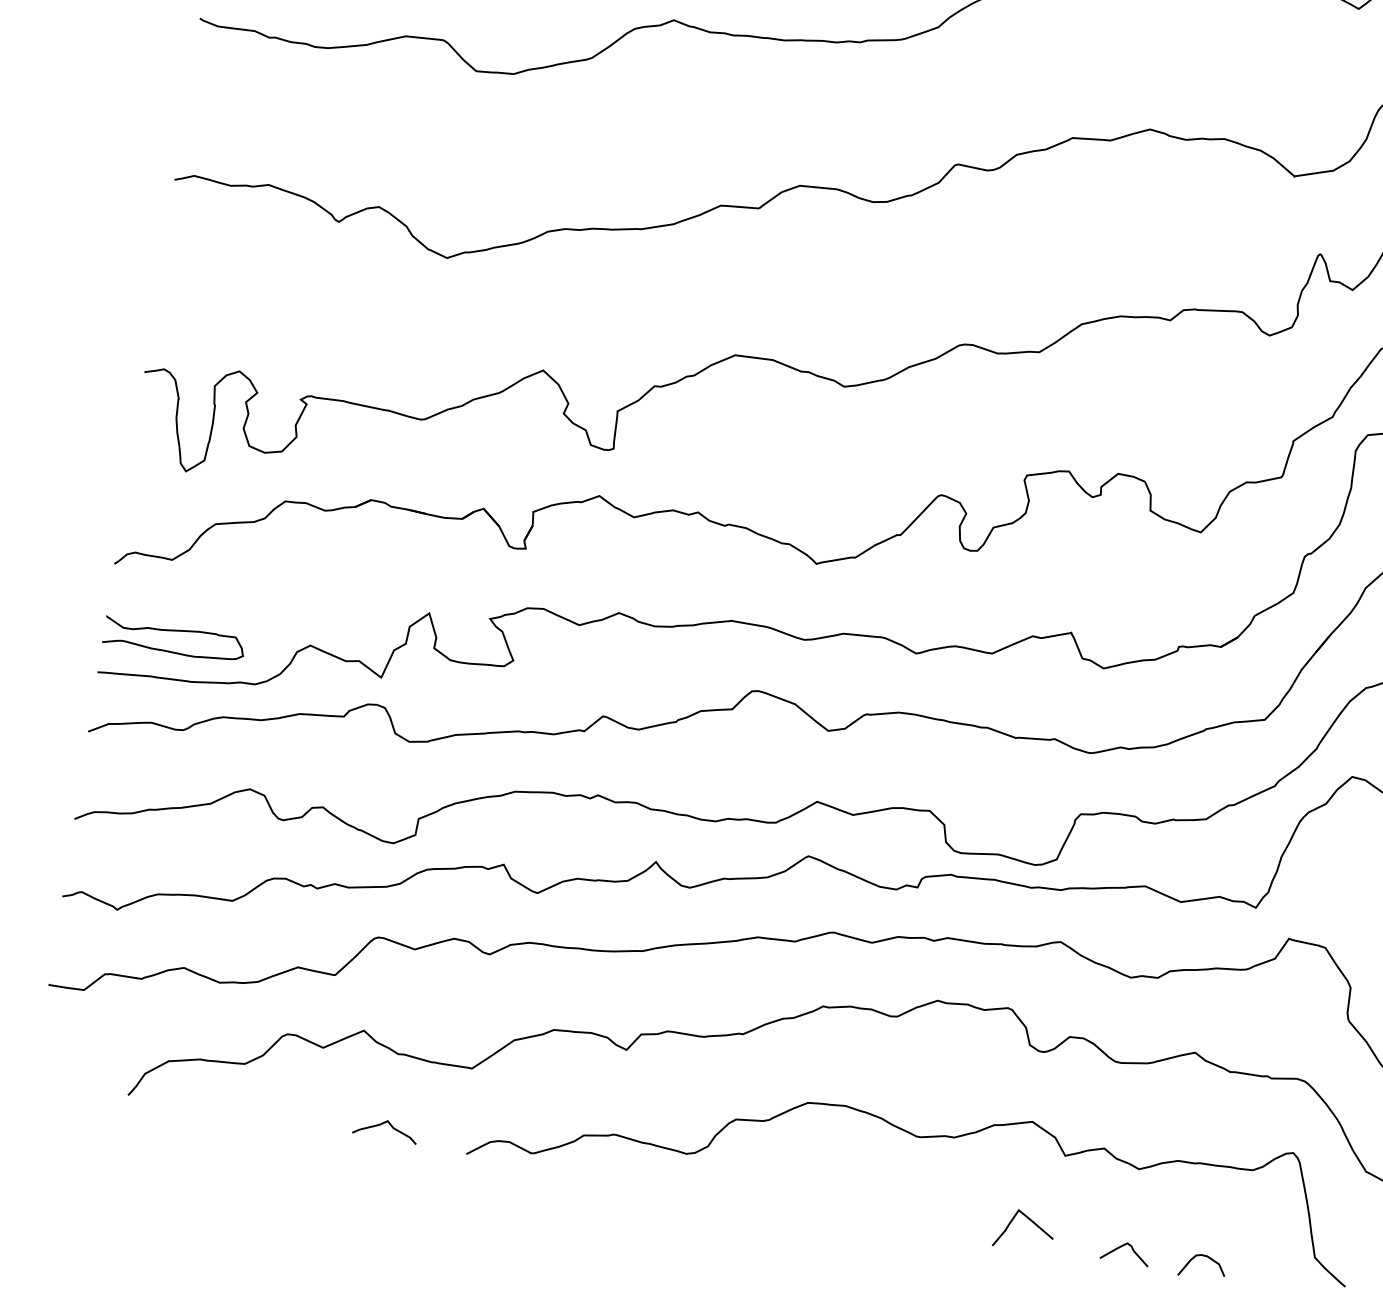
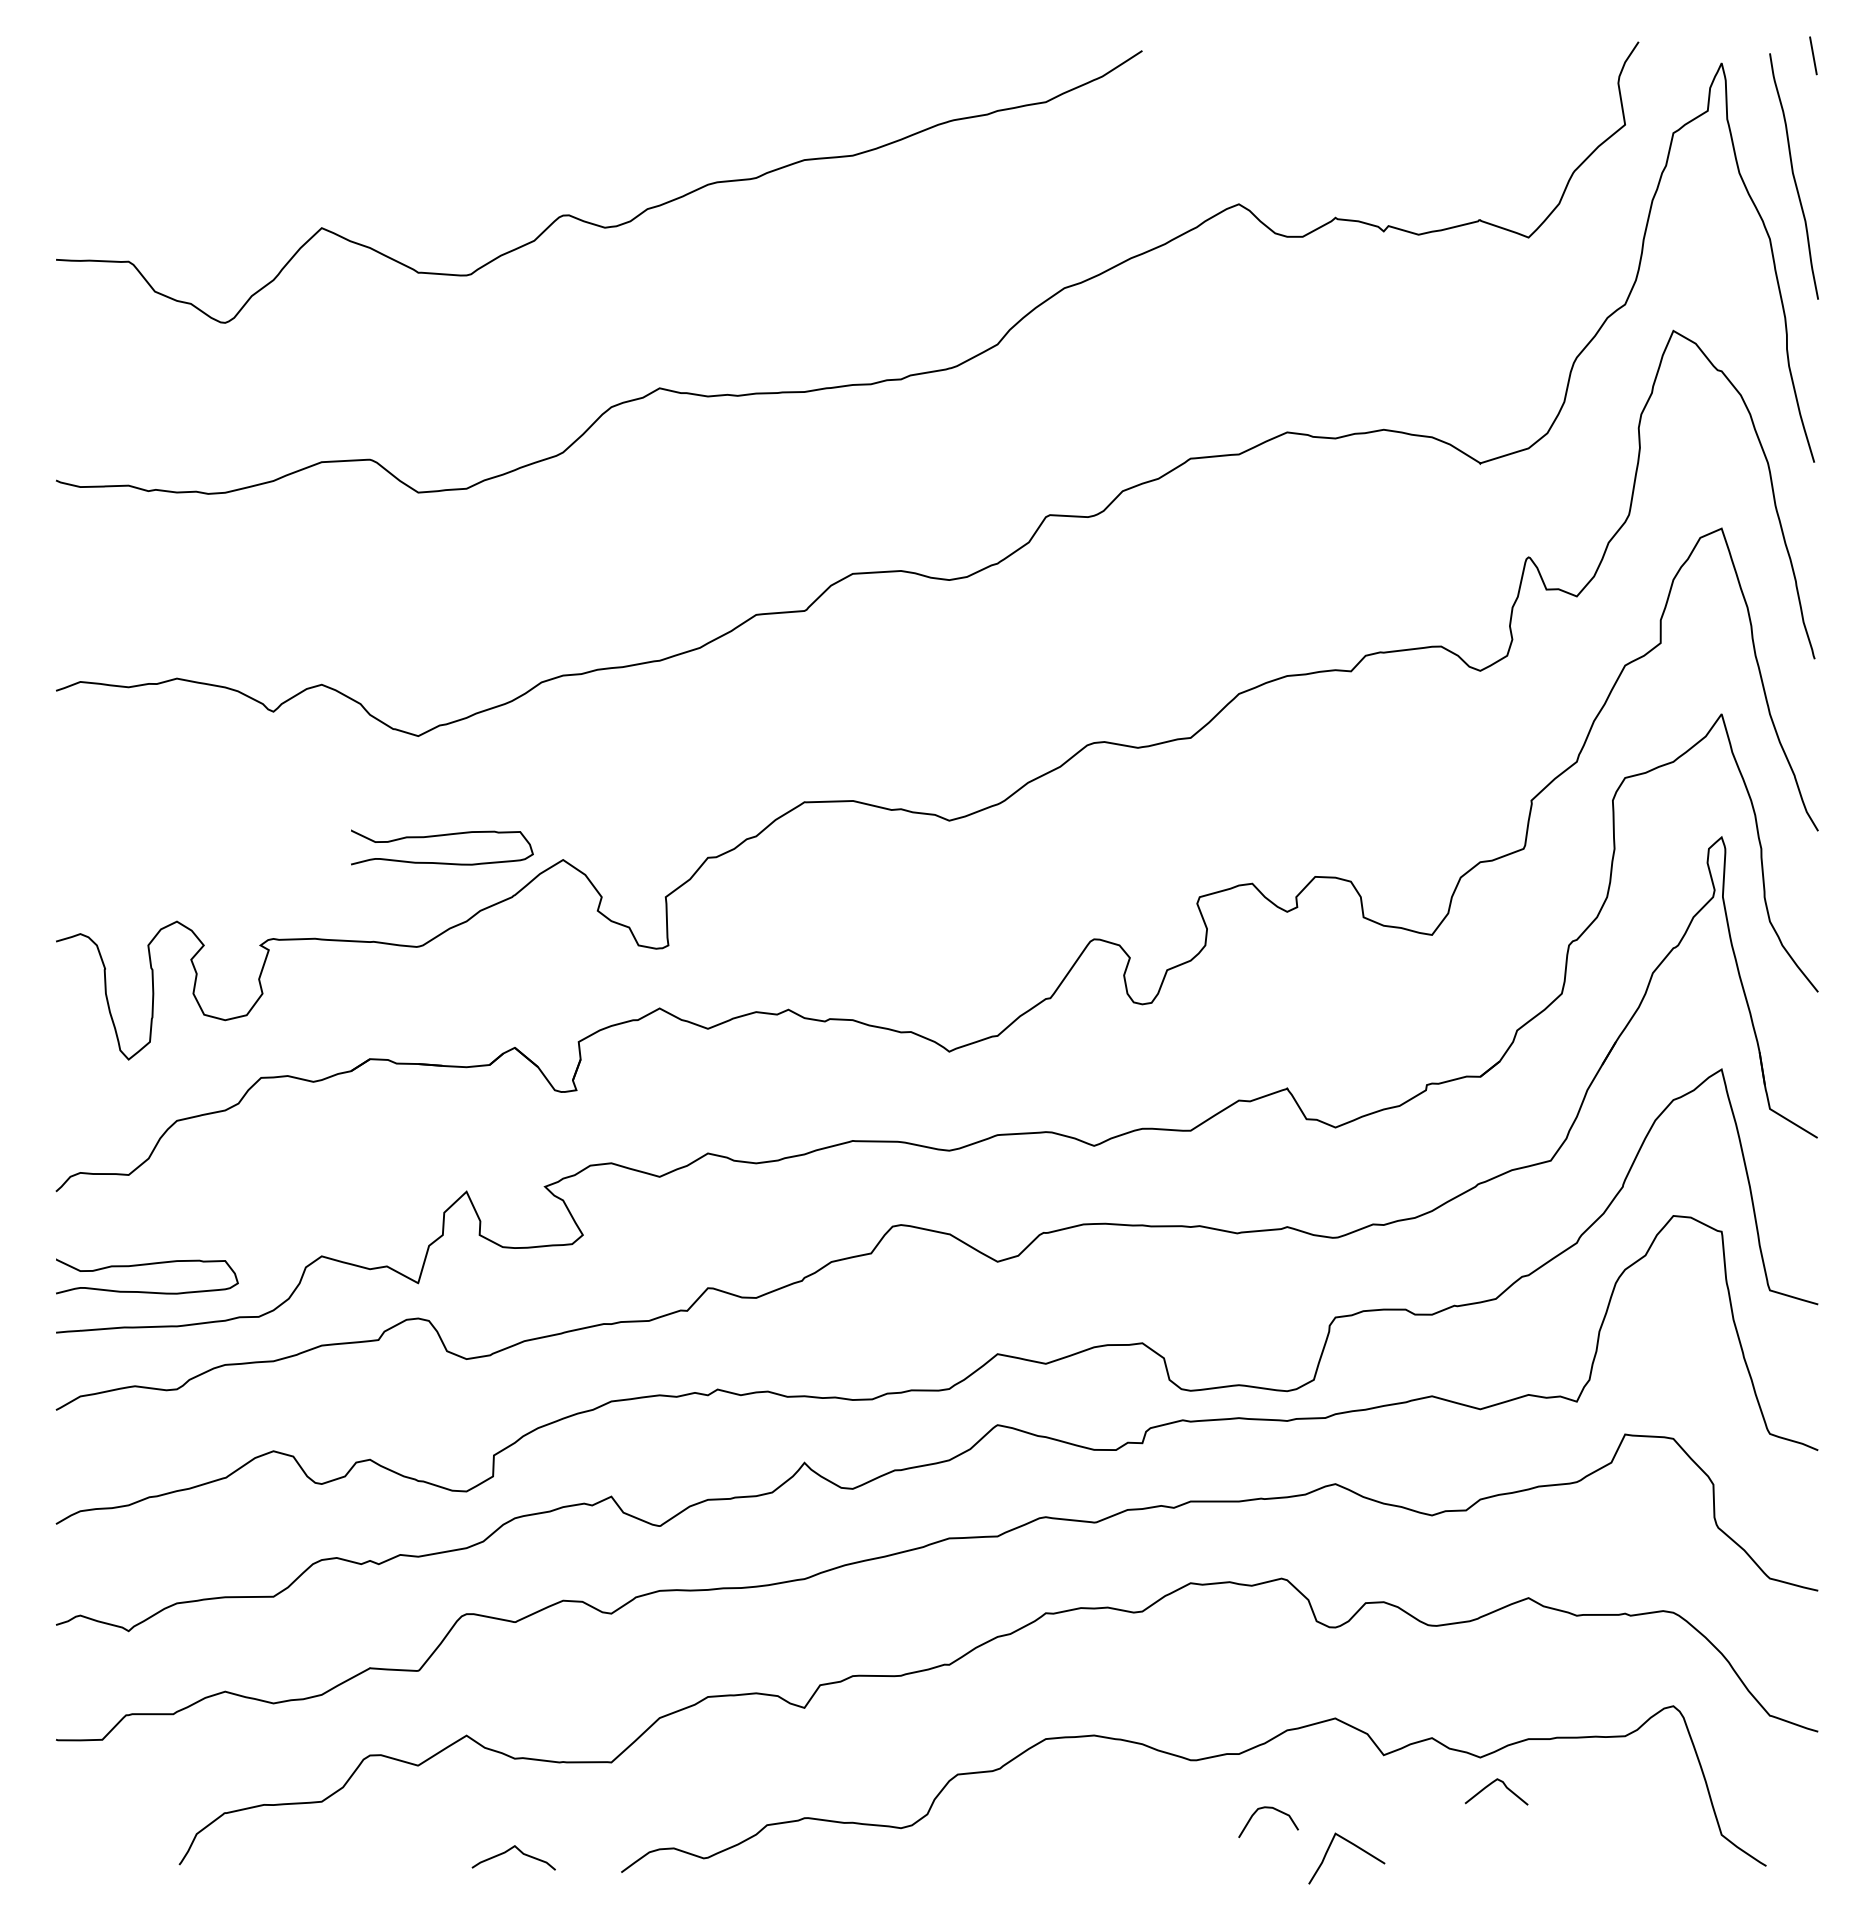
curve: (453, 337) -> (442, 836), added
curve: (1121, 1247) -> (1490, 1785), moved
curve: (1204, 1256) -> (1268, 1808), moved

